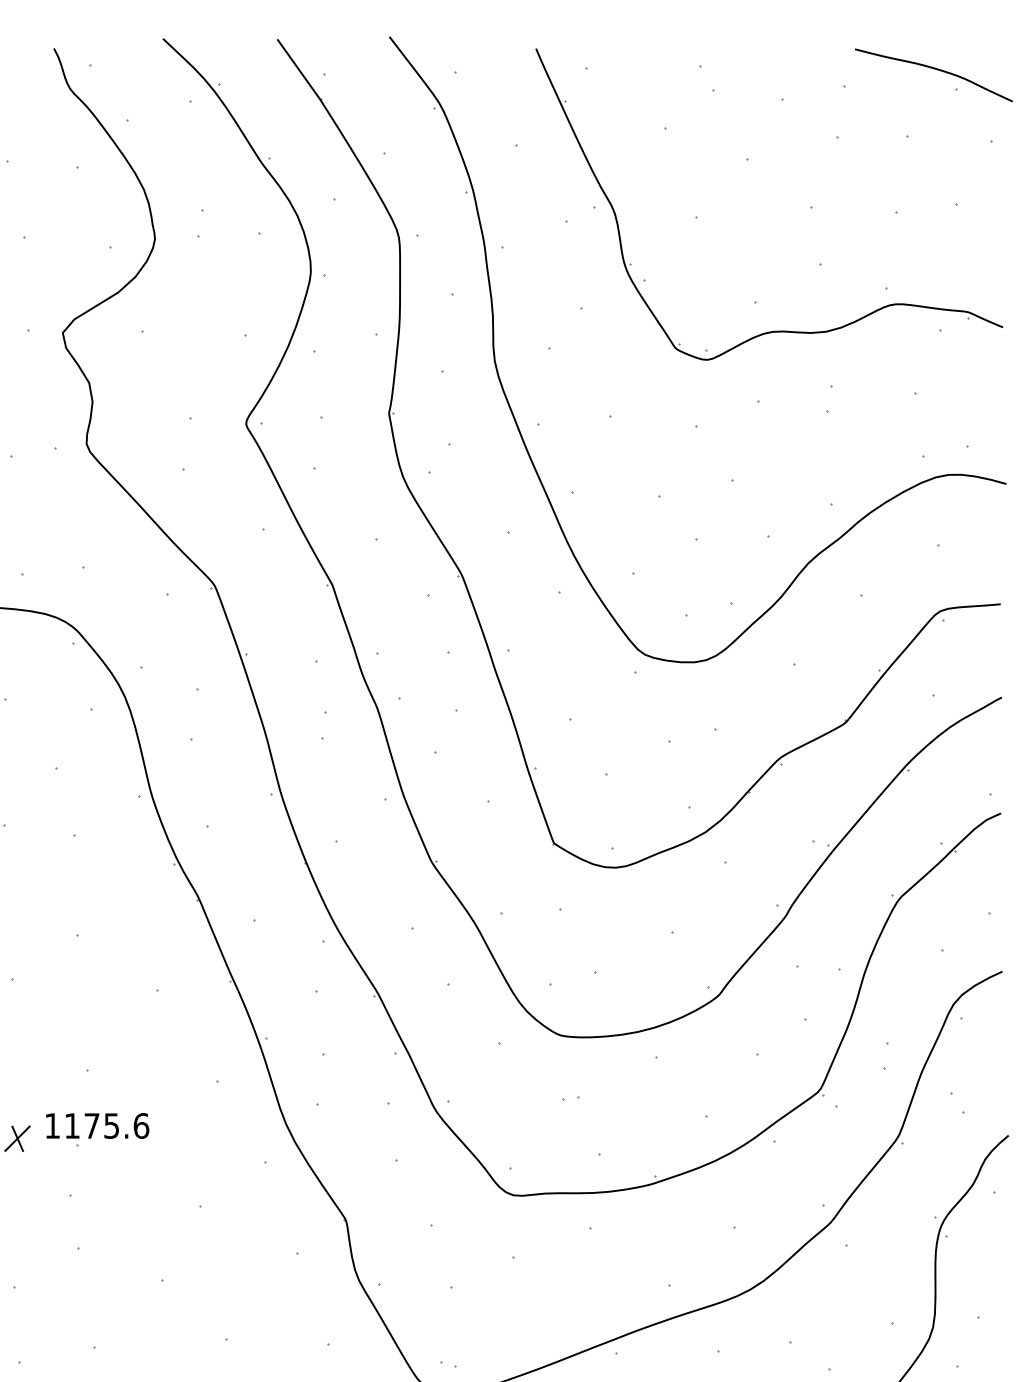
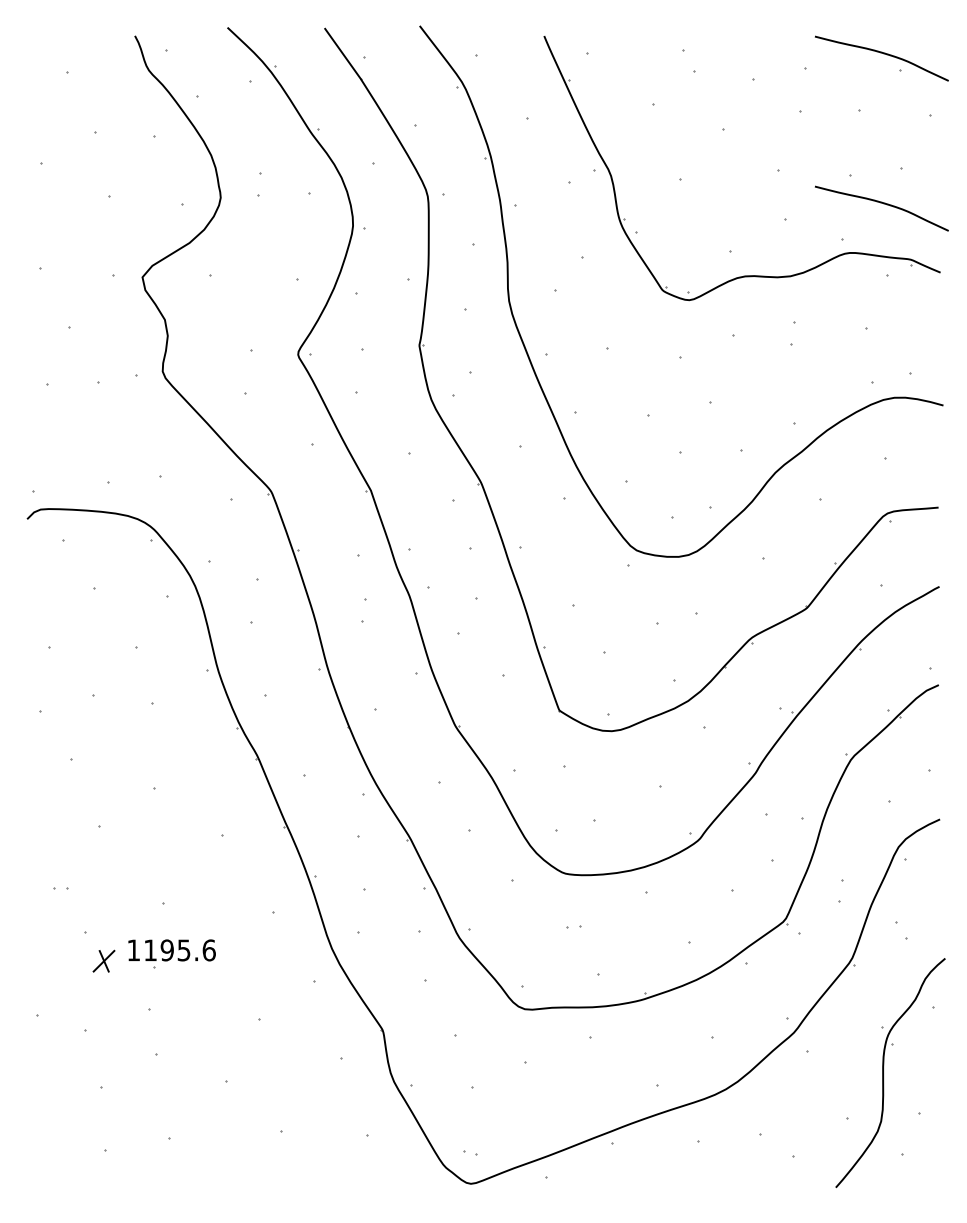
curve: (935, 247) -> (883, 204), added
text: (91, 1126) -> (166, 950), 1175.6 -> 1195.6

